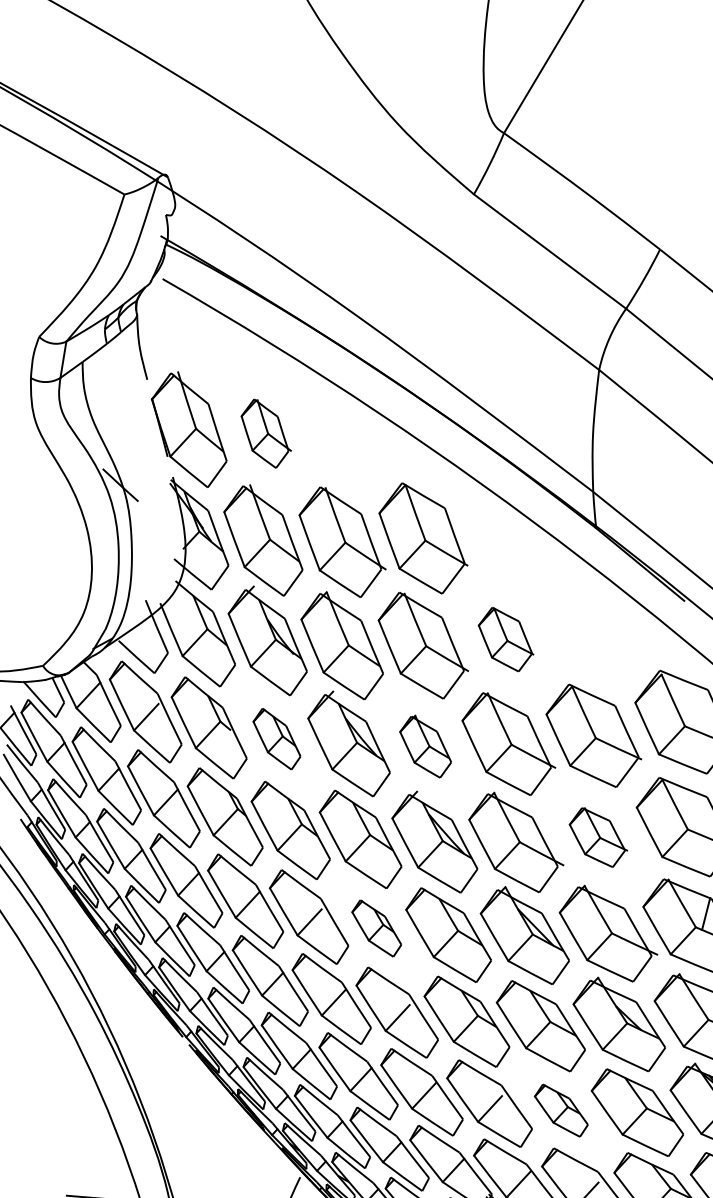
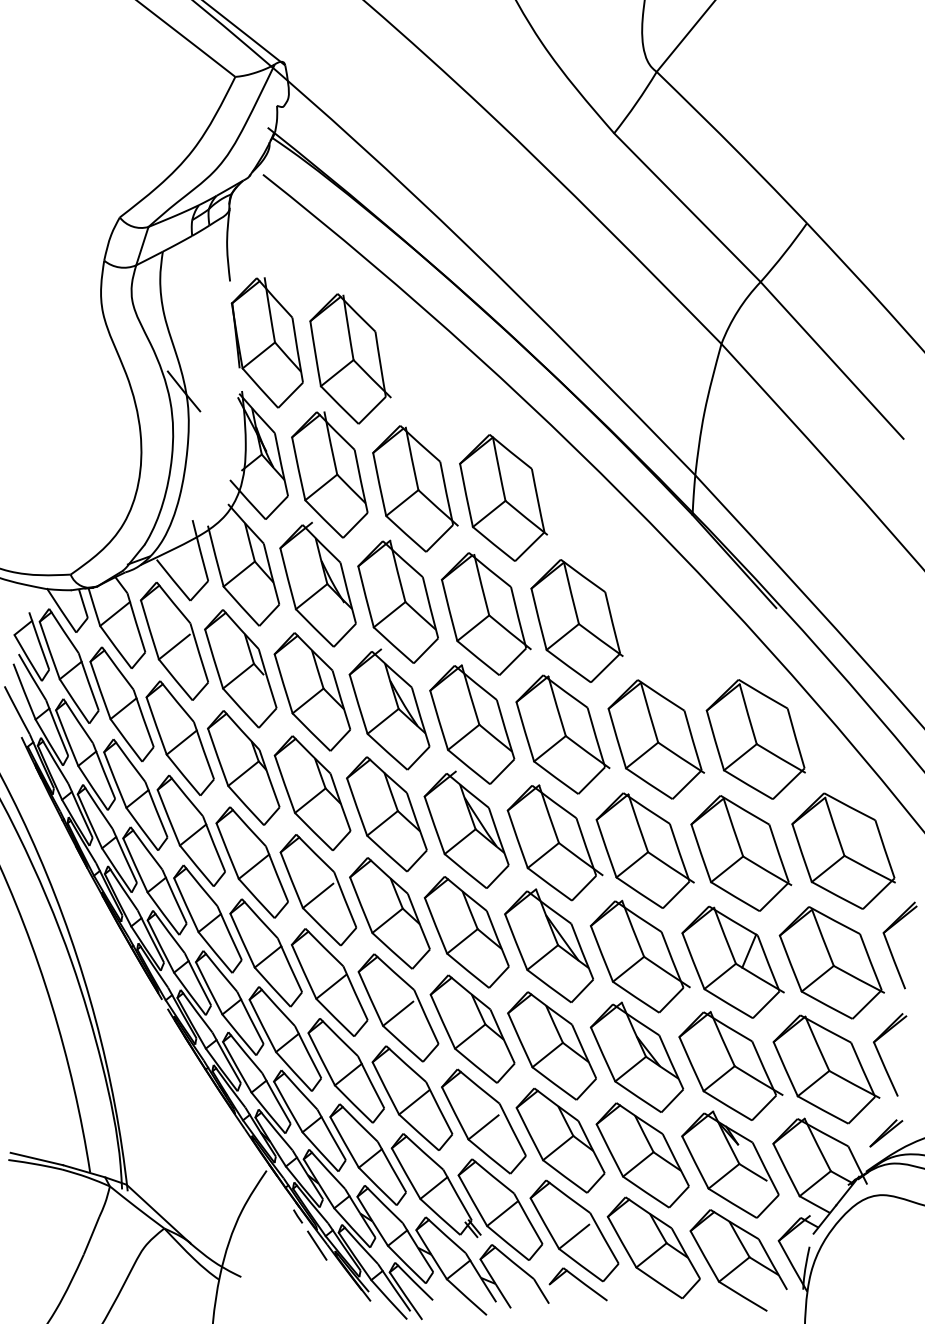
part: (266, 433) -> (350, 358), size x1.67
part: (505, 639) -> (576, 620), size x1.67
part: (276, 738) -> (312, 691), size x1.67
part: (425, 746) -> (472, 724), size x1.67
part: (598, 837) -> (644, 850), size x1.67
part: (376, 928) -> (389, 913), size x1.67
part: (561, 1110) -> (560, 1140), size x1.67

